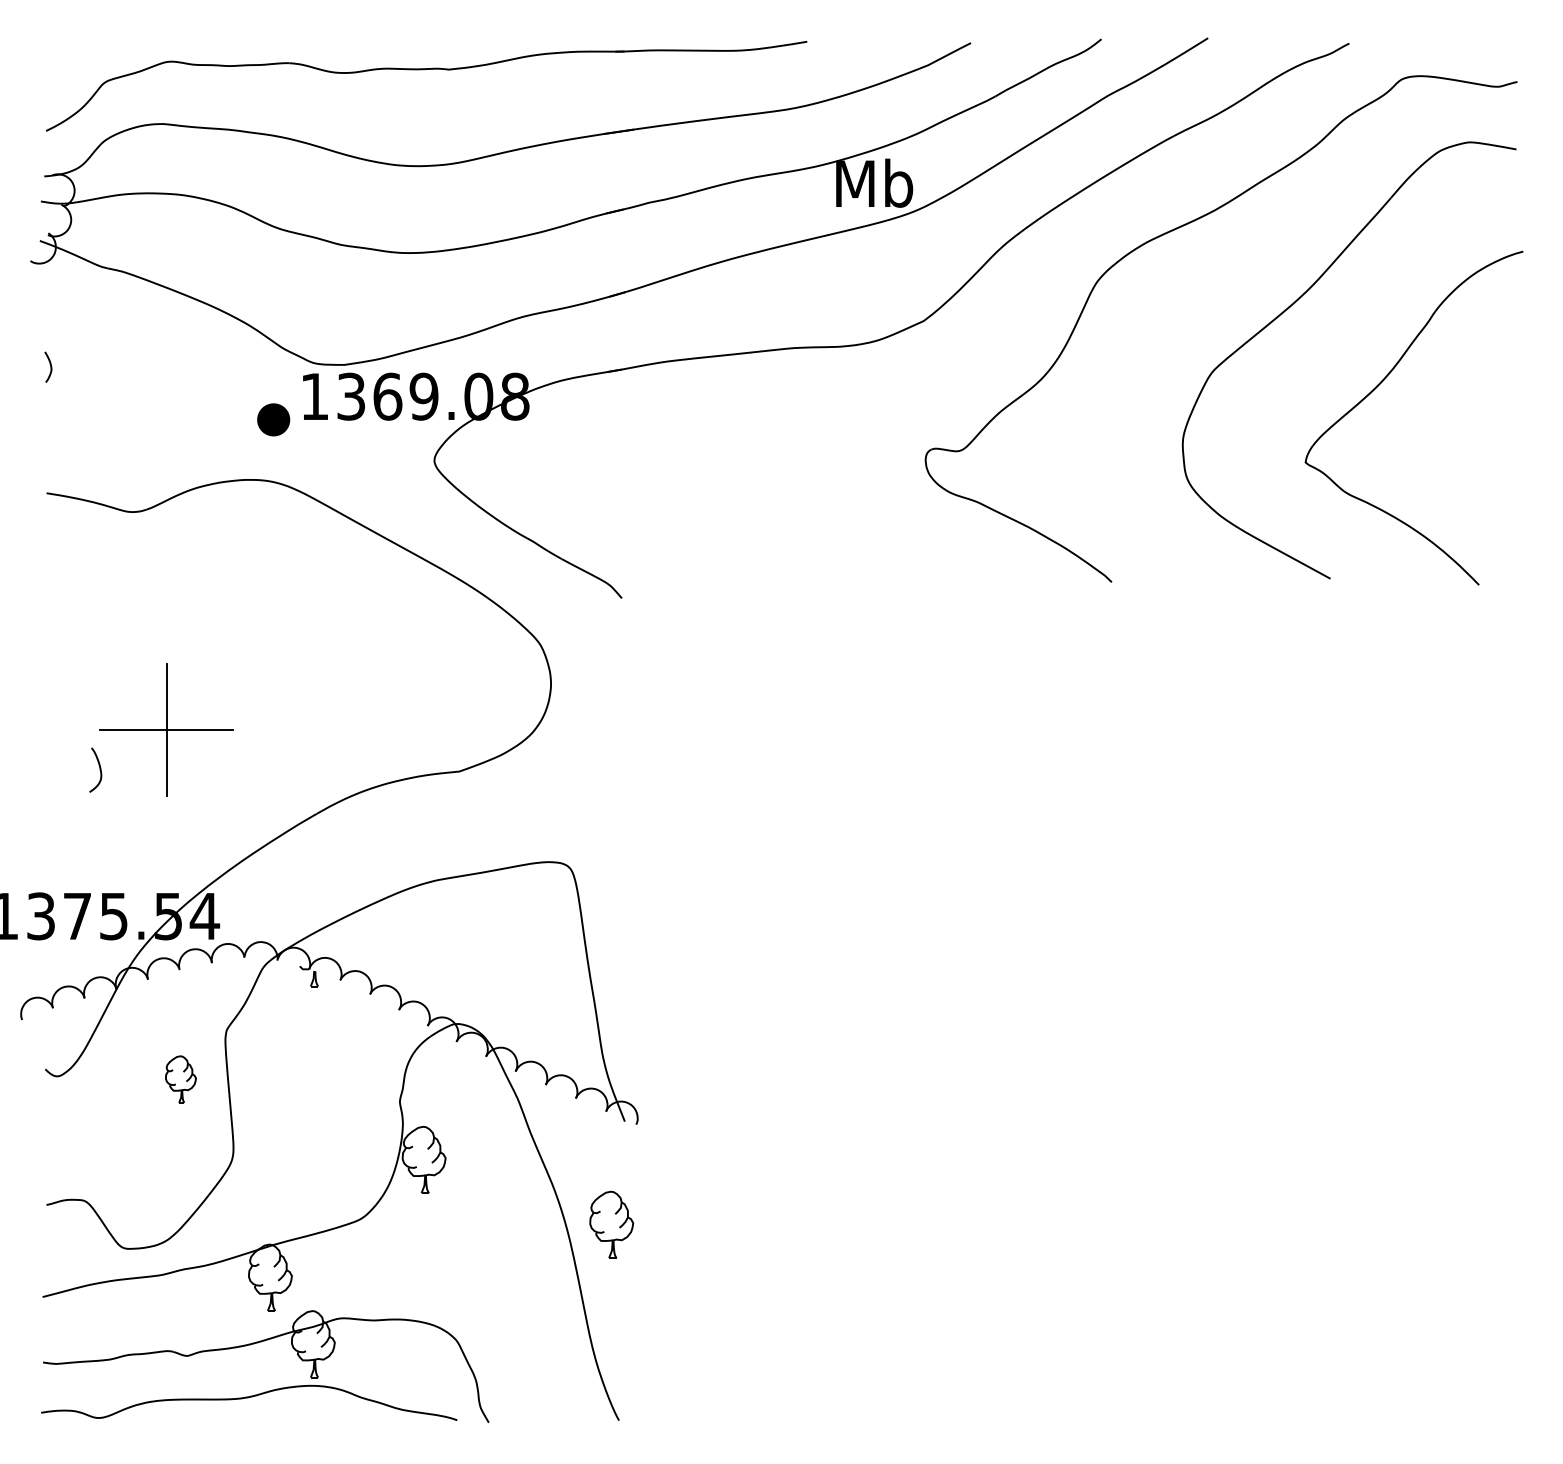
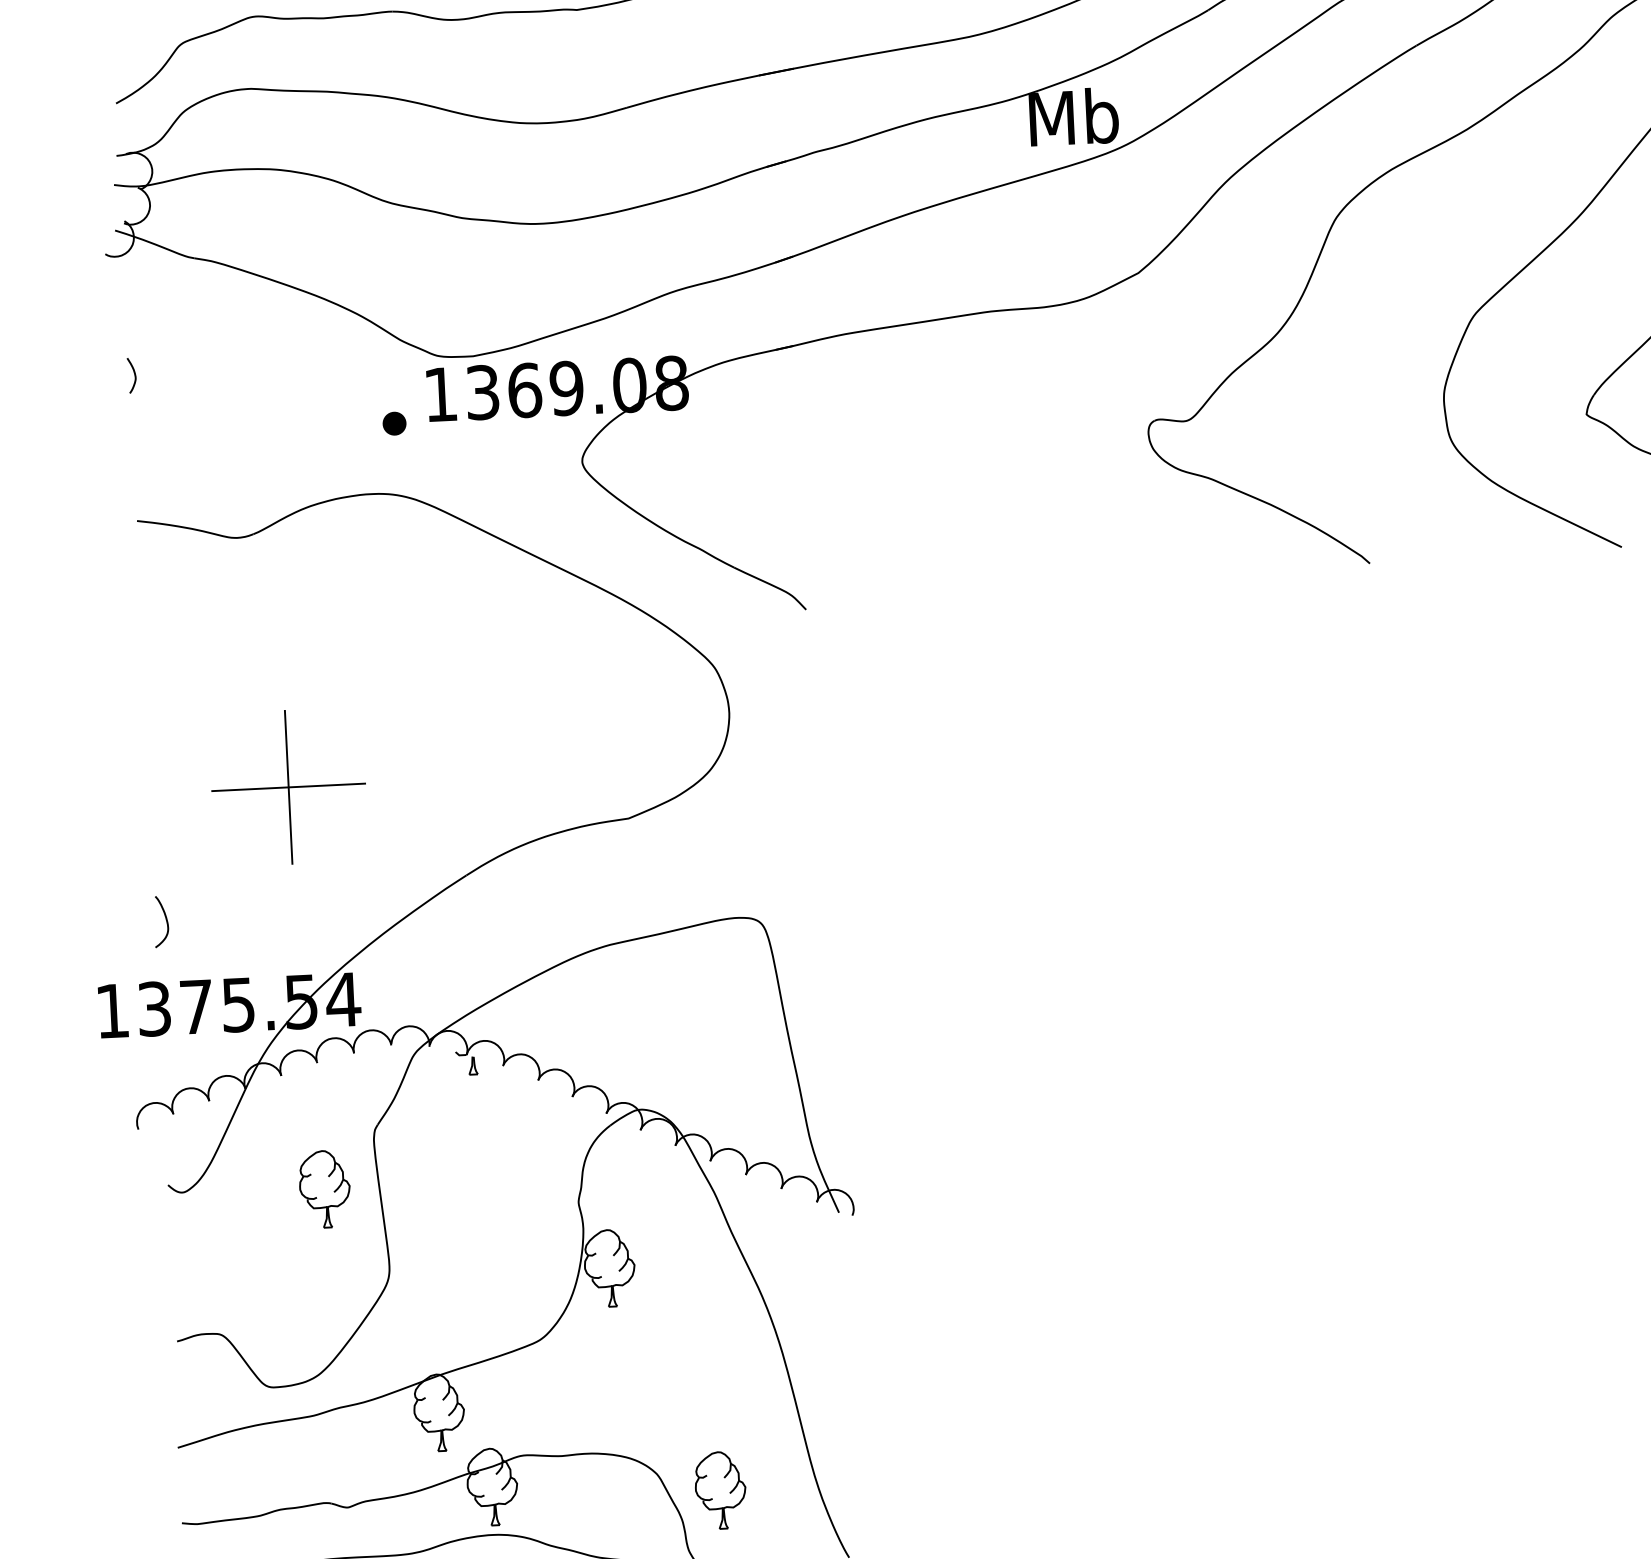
part: (273, 419) -> (394, 423), size x0.62
curve: (99, 769) -> (165, 920), moved
part: (180, 1079) -> (324, 1189), size x1.43
part: (611, 1224) -> (720, 1489), moved

